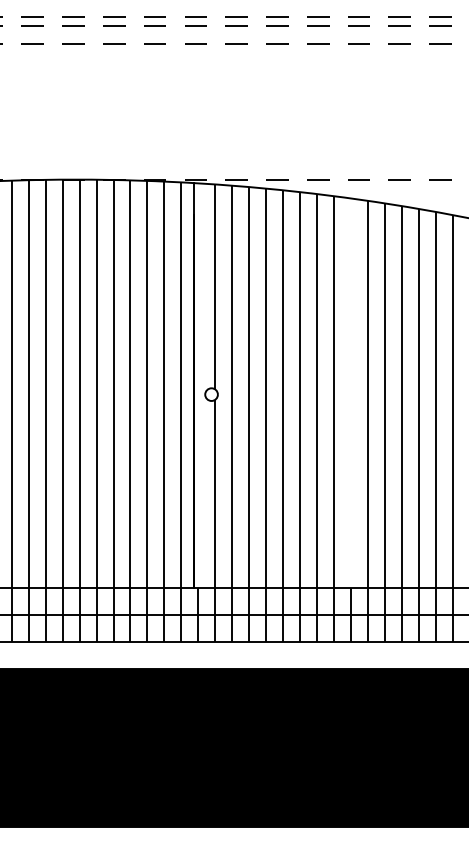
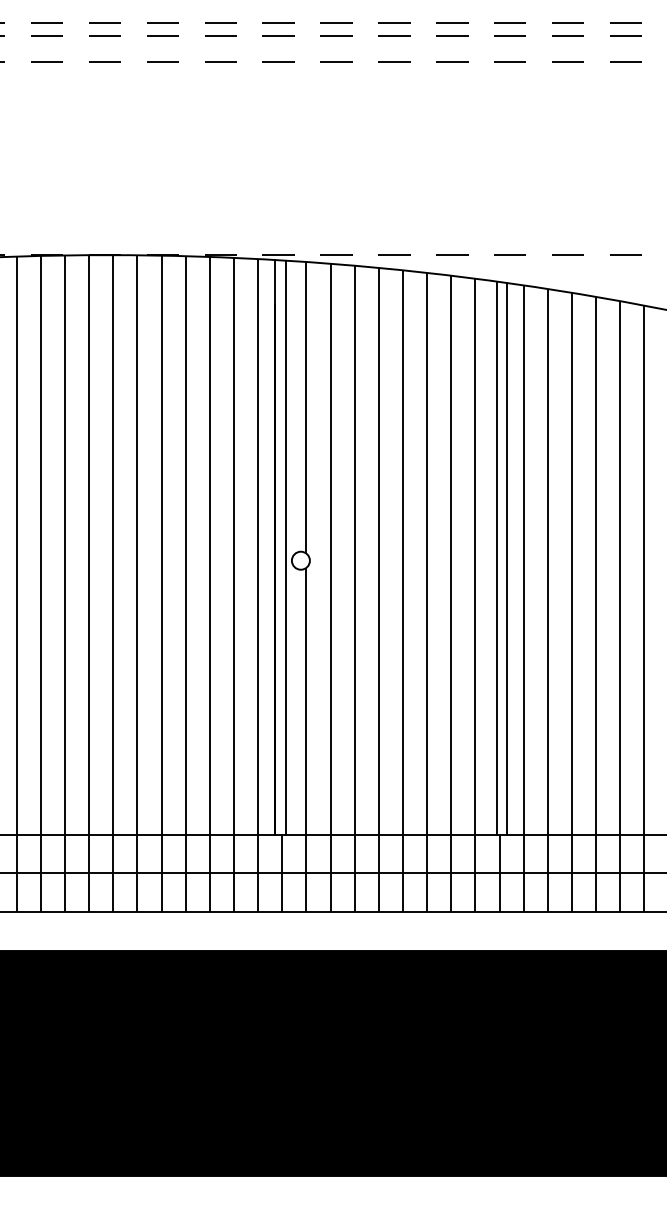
line: (200, 385) -> (285, 547), added
line: (349, 392) -> (496, 557), added
line: (356, 393) -> (507, 558), added

